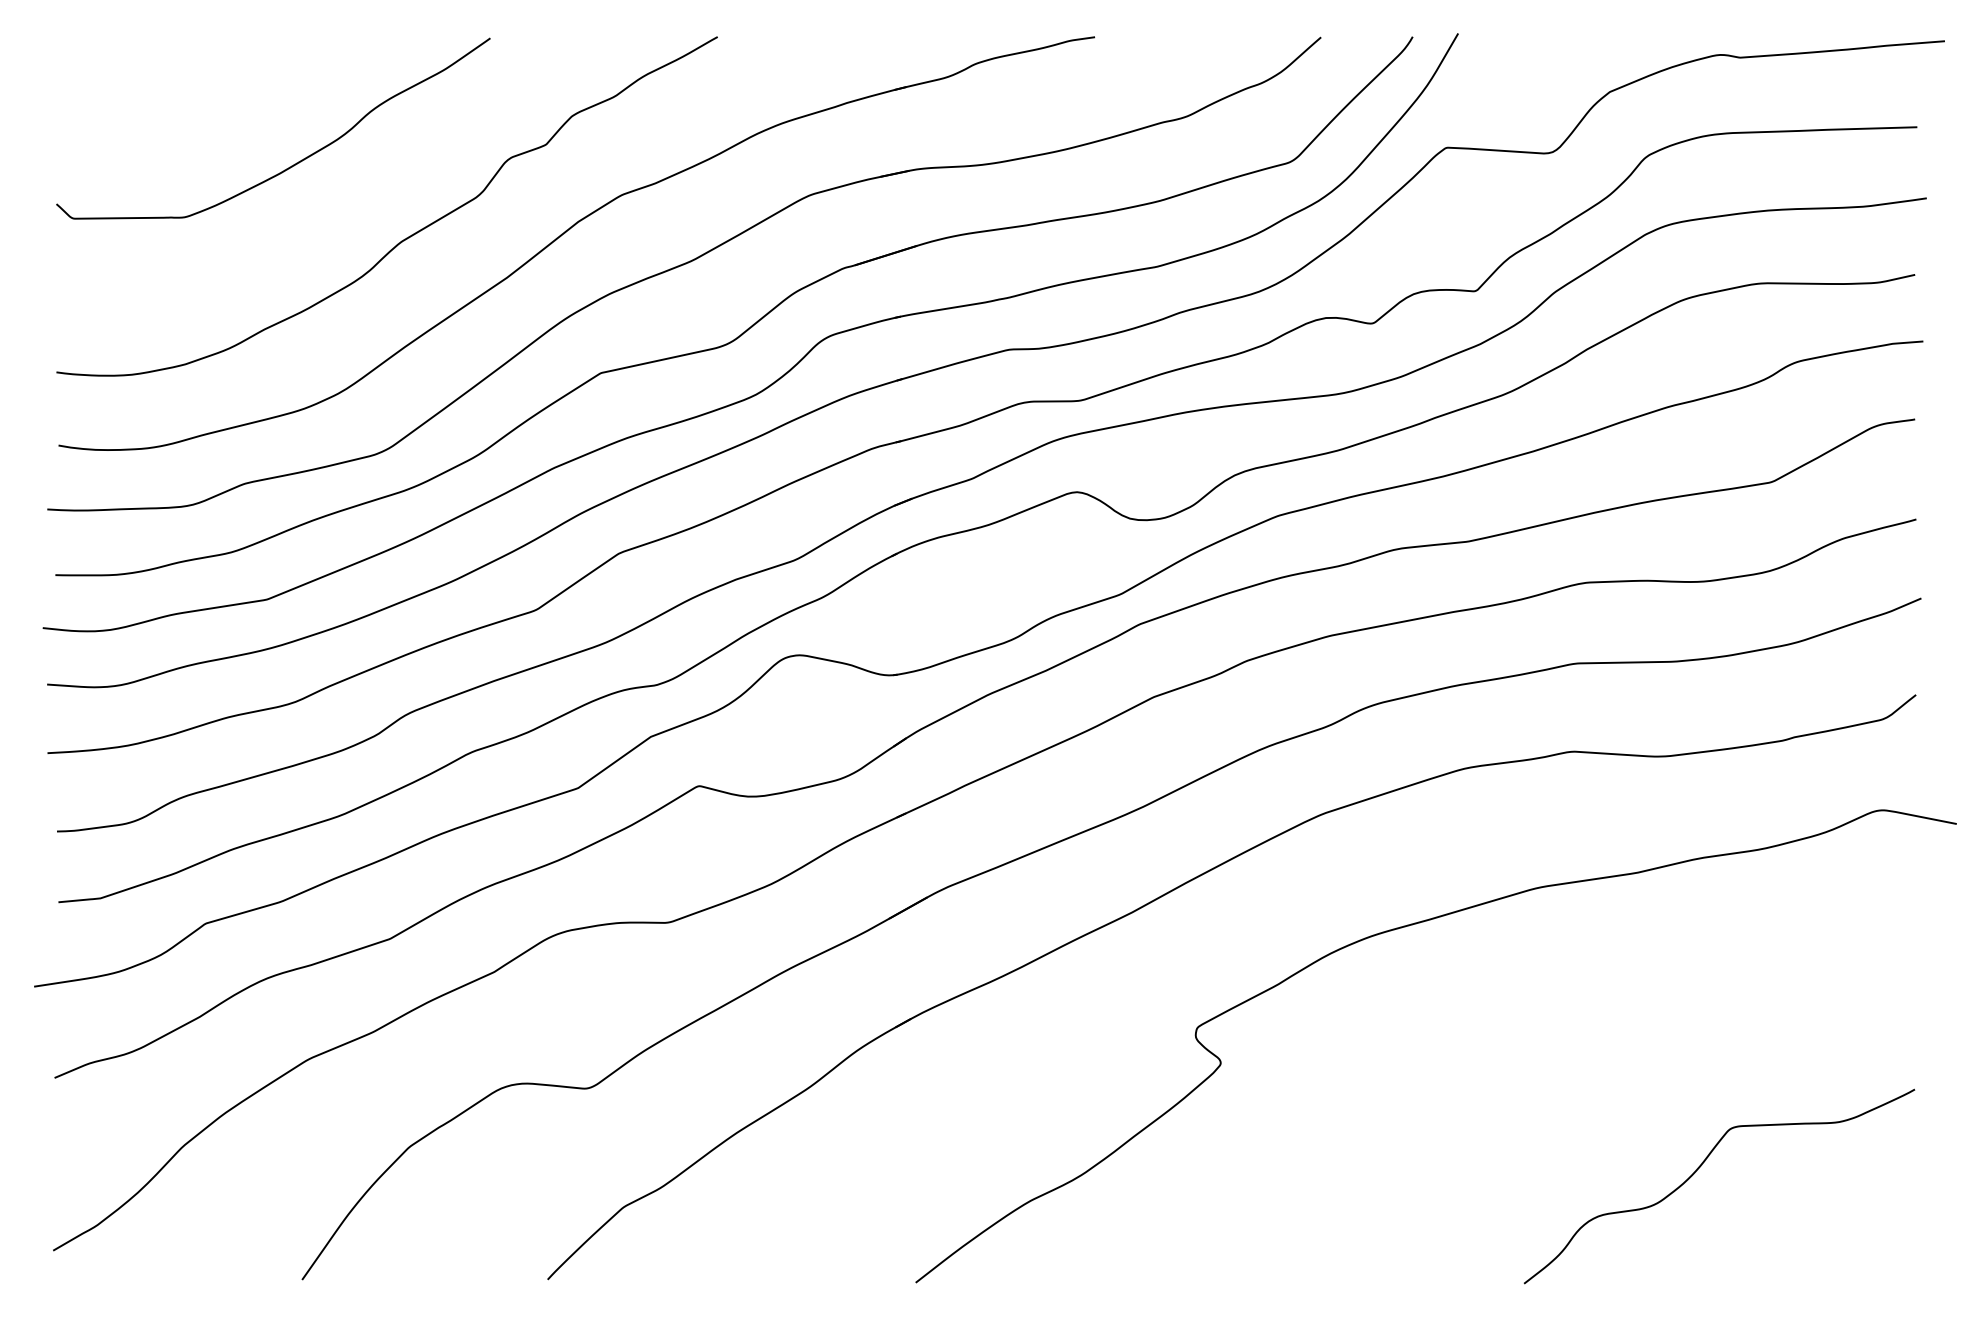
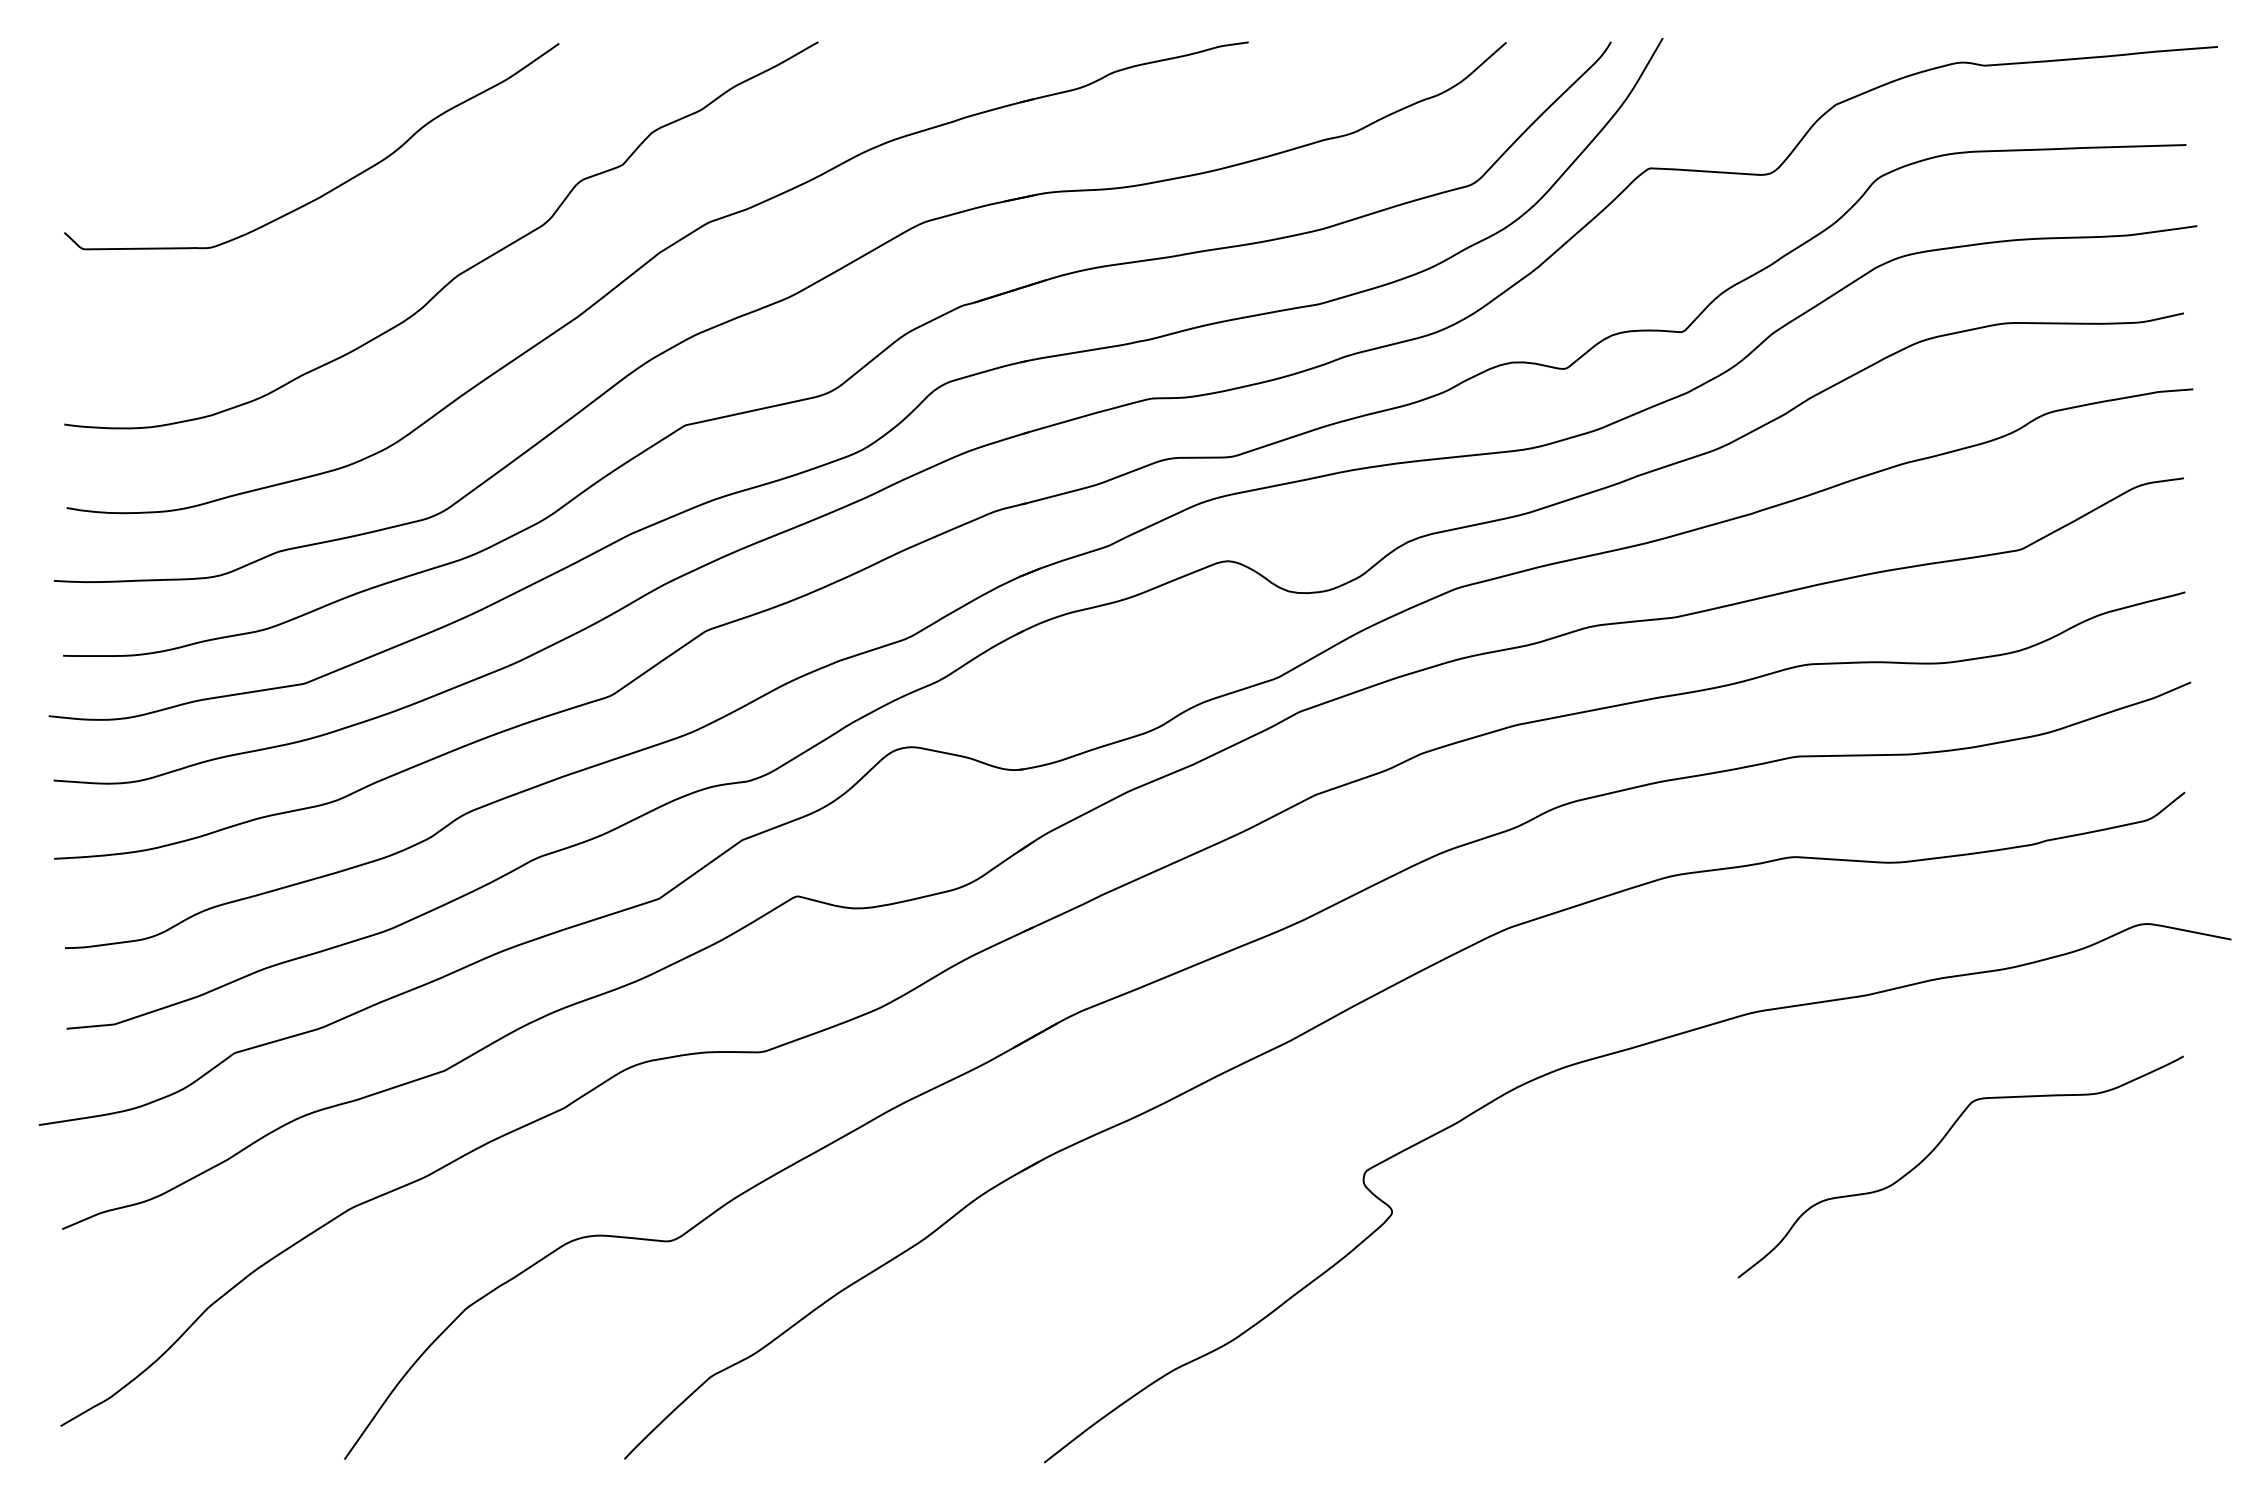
curve: (1698, 1170) -> (1936, 1148), moved

